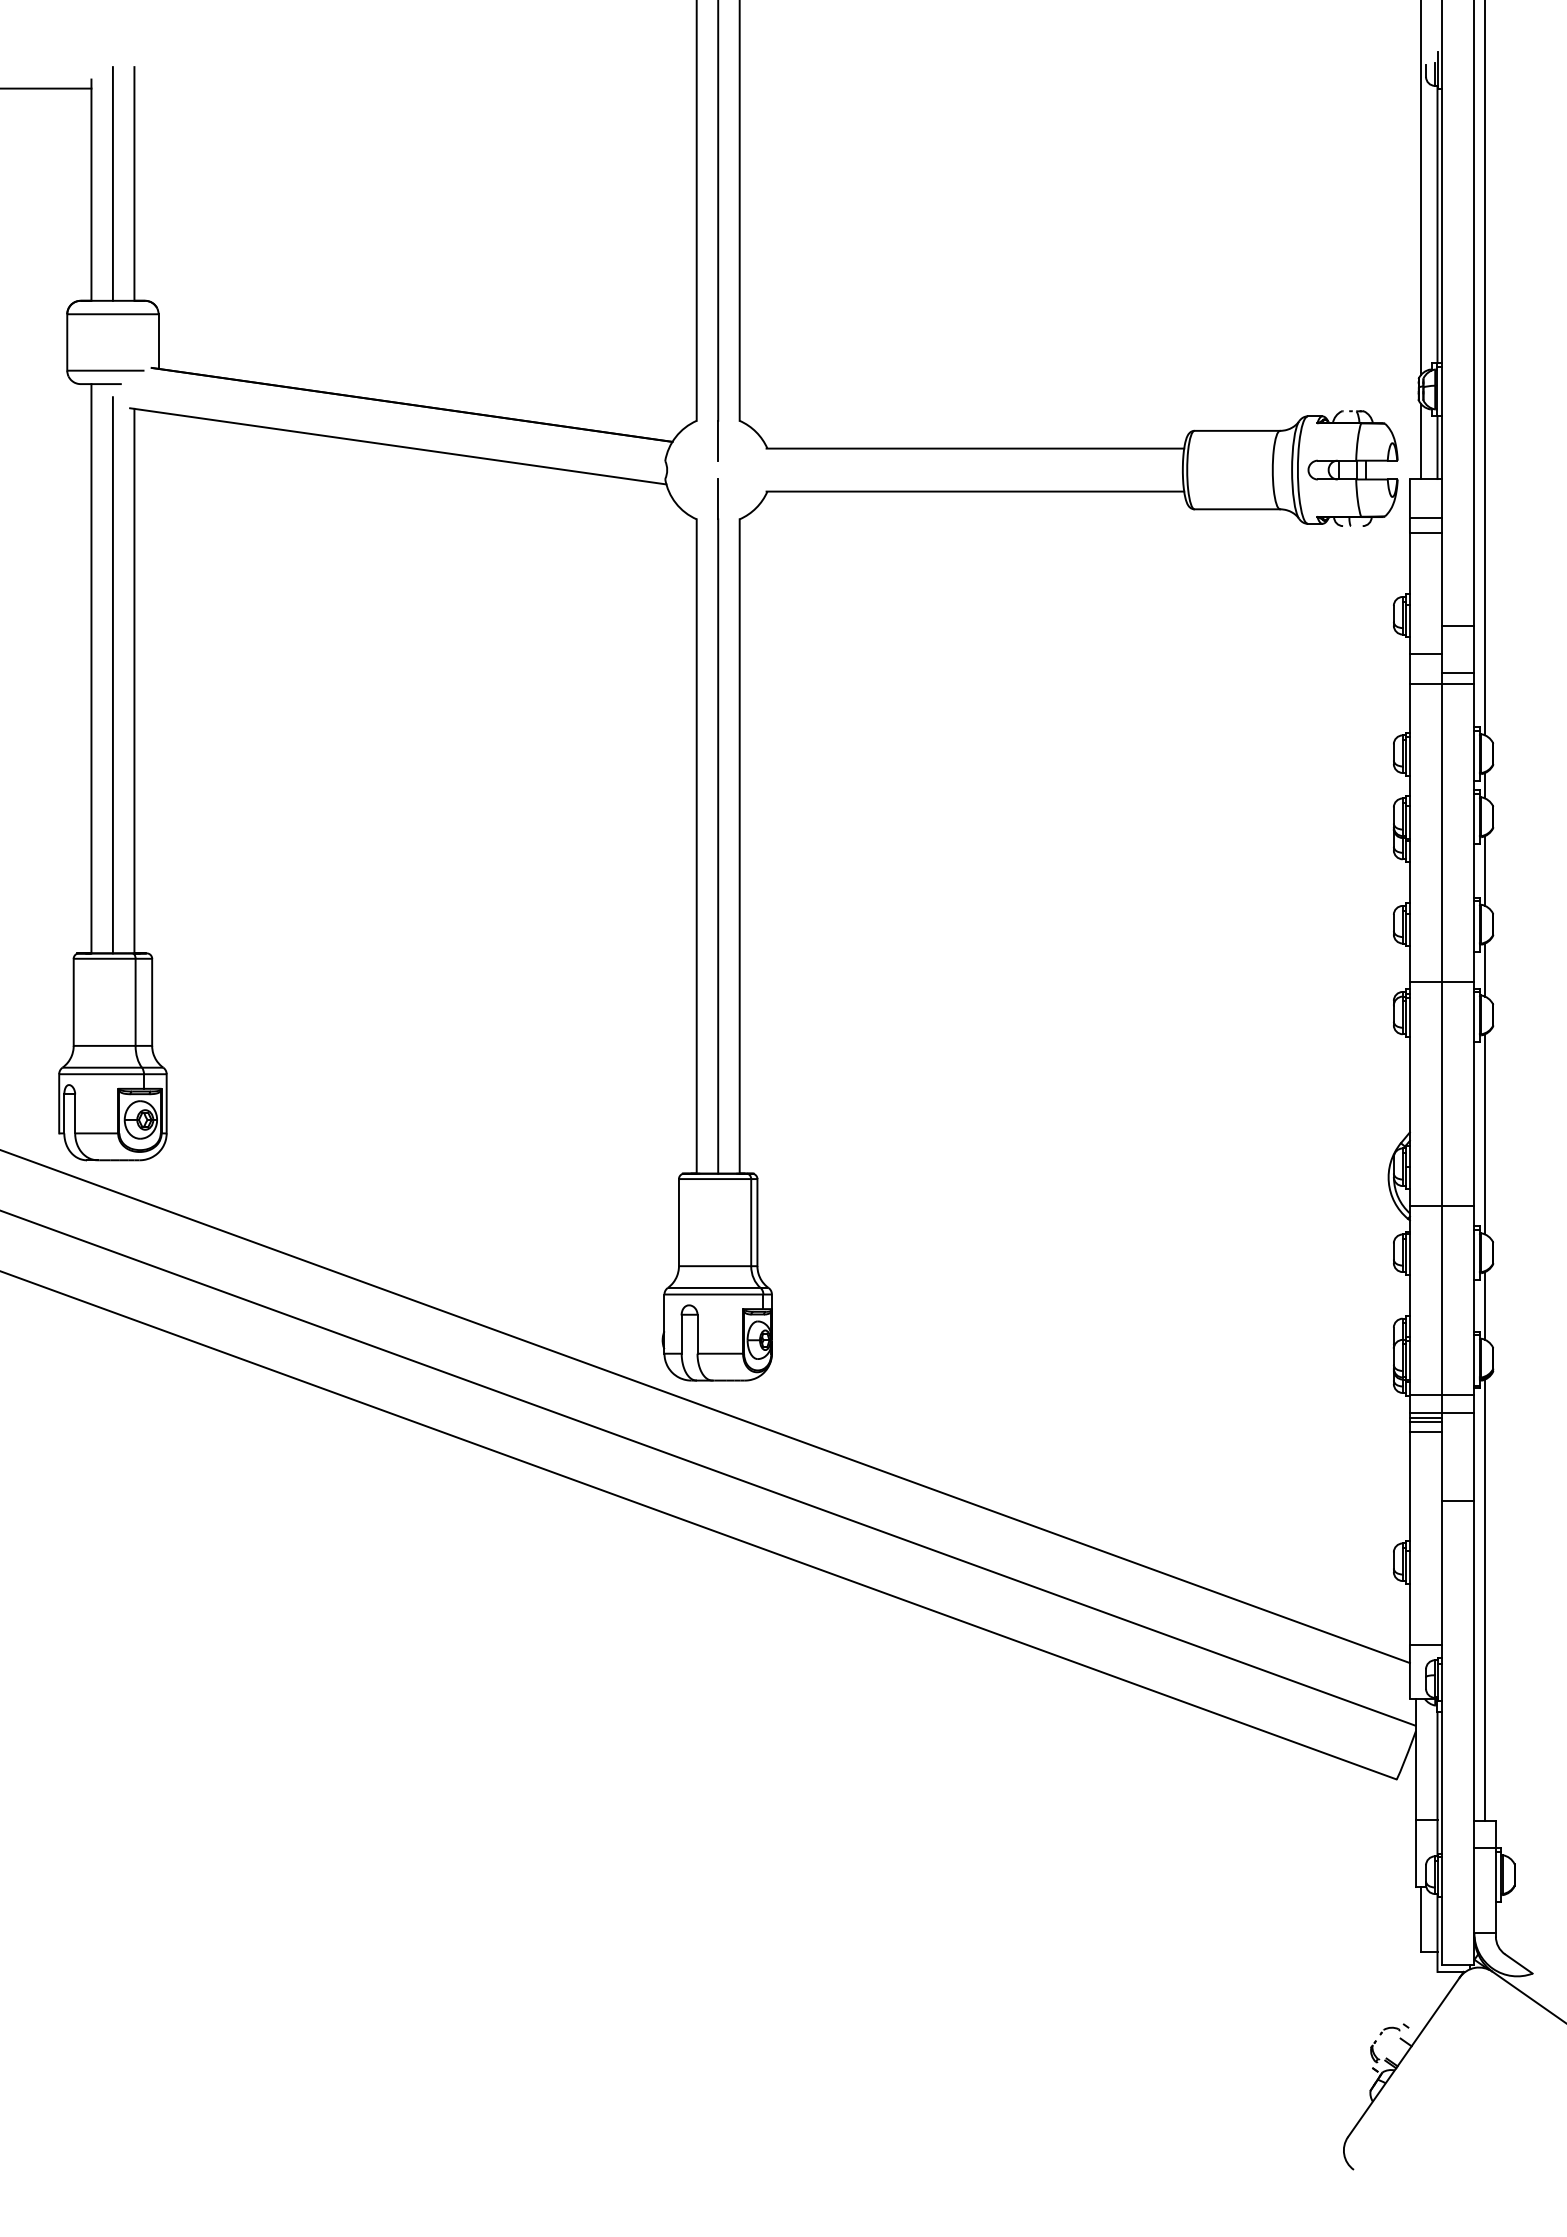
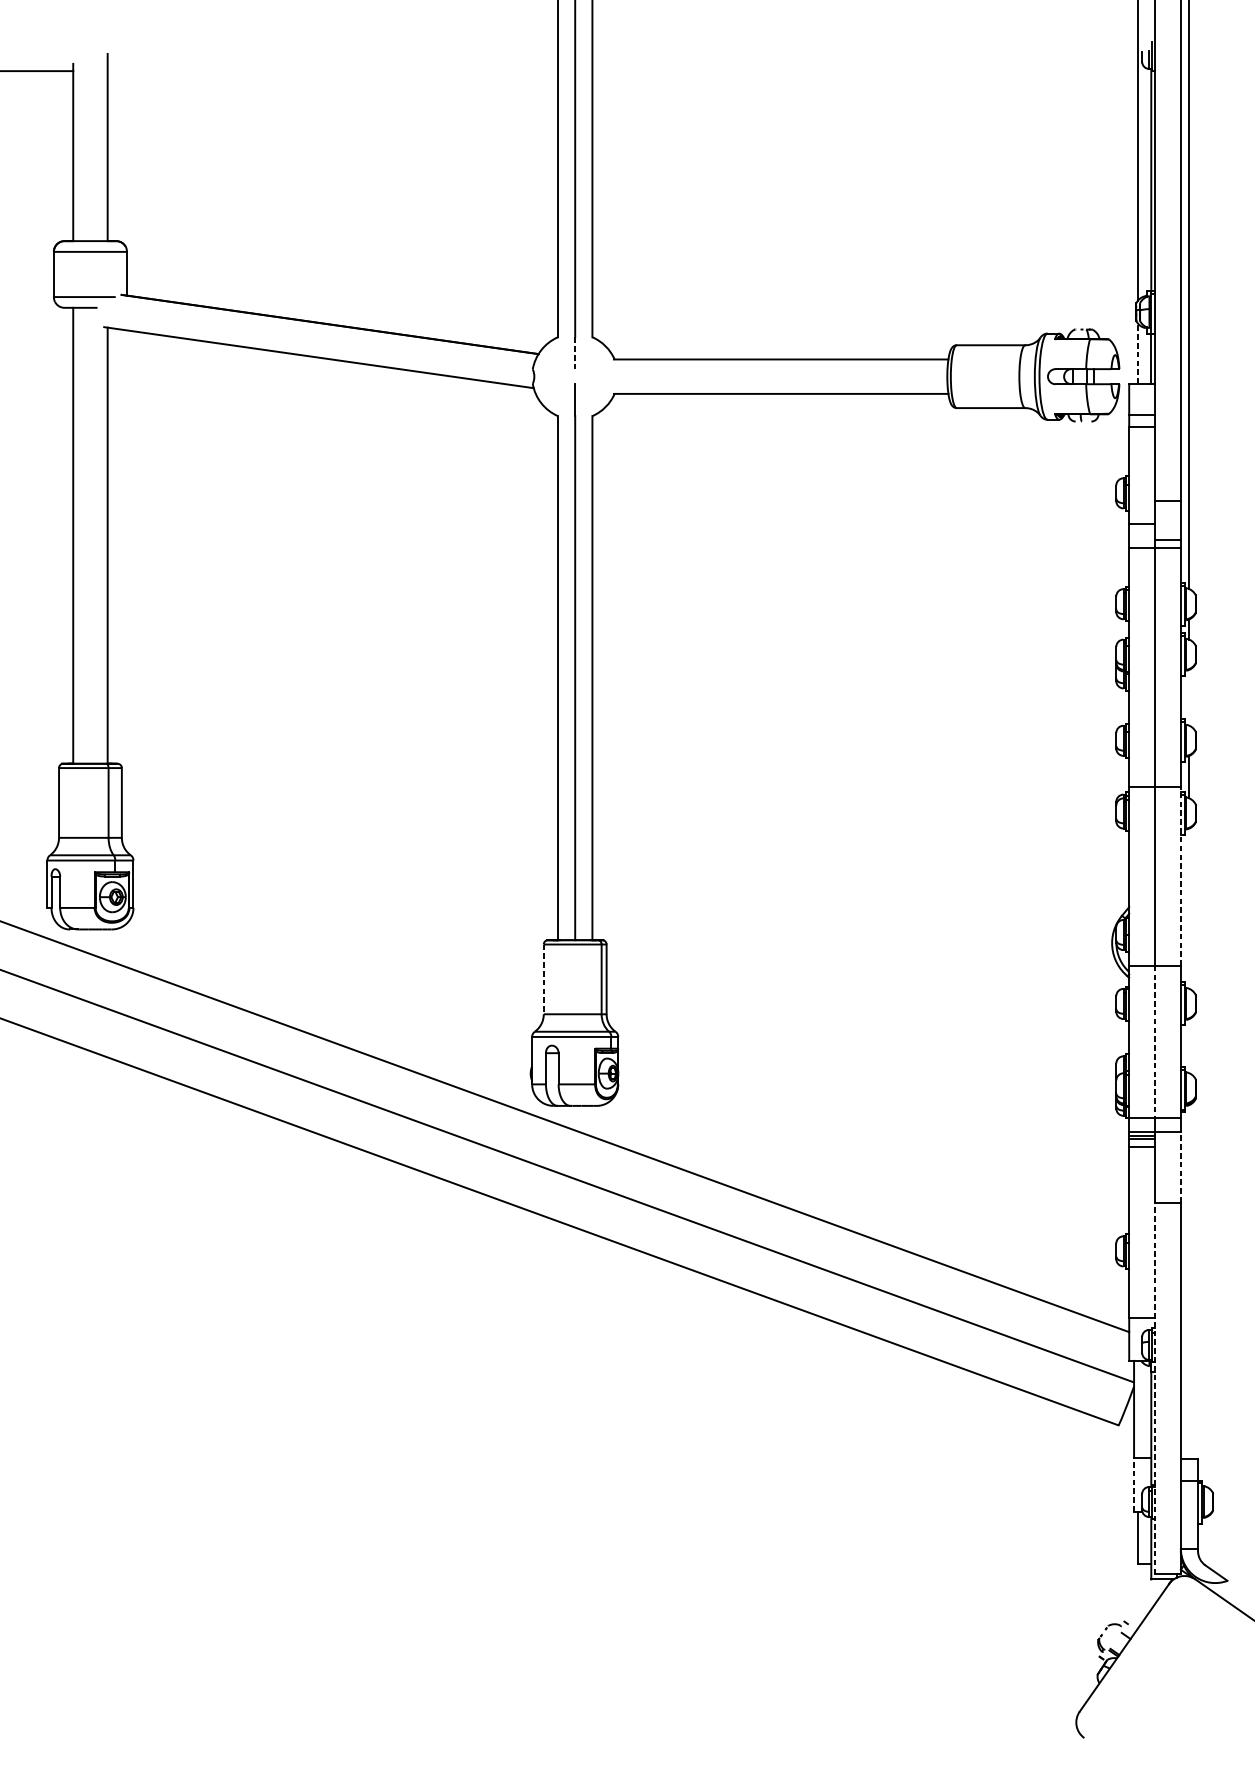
line: (112, 183) -> (90, 147), removed
line: (718, 440) -> (575, 352), solid -> dashed
line: (1420, 441) -> (1137, 353), solid -> dashed
line: (112, 675) -> (90, 541), removed
line: (1485, 870) -> (1189, 697), removed
line: (1474, 1094) -> (1180, 876), solid -> dashed
line: (1485, 1134) -> (1189, 908), removed
line: (678, 1222) -> (543, 979), solid -> dashed
line: (1442, 1300) -> (1155, 1041), solid -> dashed
line: (1485, 1305) -> (1189, 1045), removed
line: (1474, 1456) -> (1180, 1166), solid -> dashed
line: (1485, 1600) -> (1189, 1282), removed
line: (1442, 1733) -> (1155, 1388), solid -> dashed
line: (1416, 1853) -> (1134, 1484), solid -> dashed

